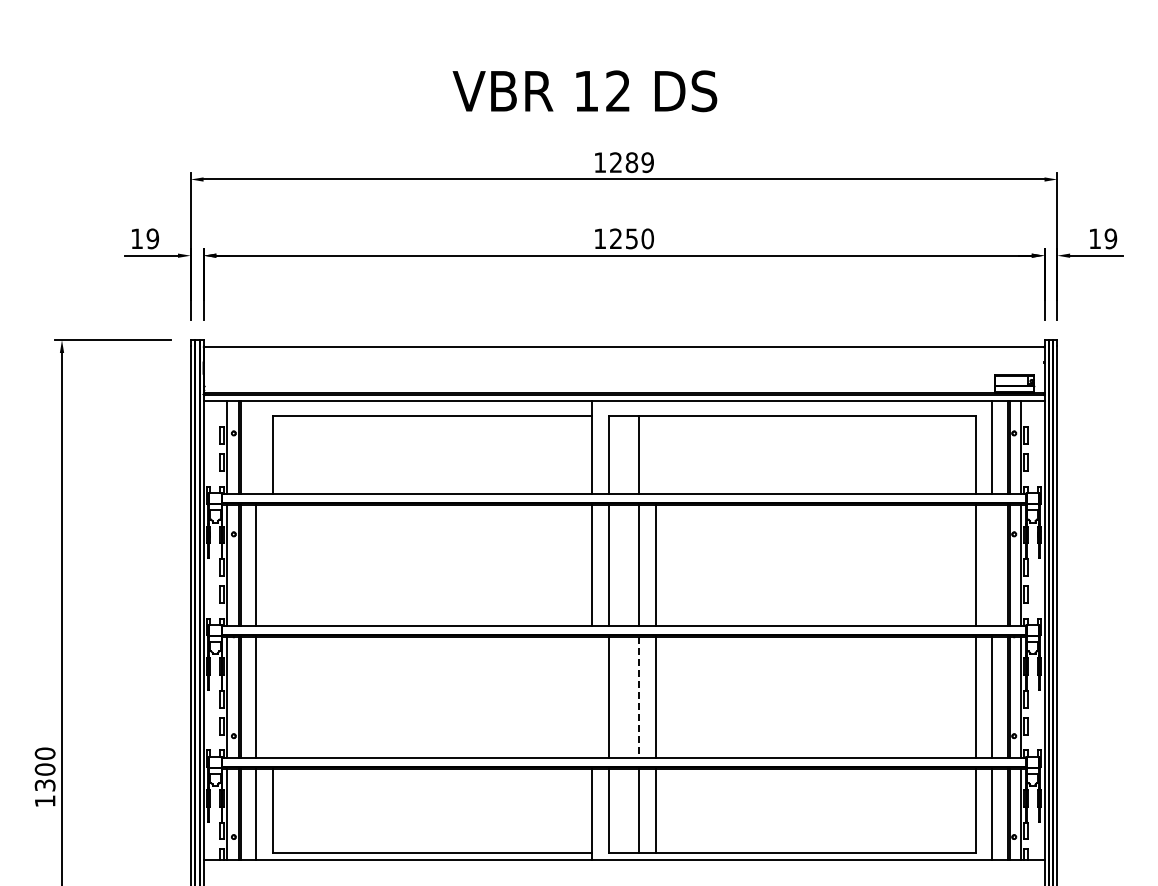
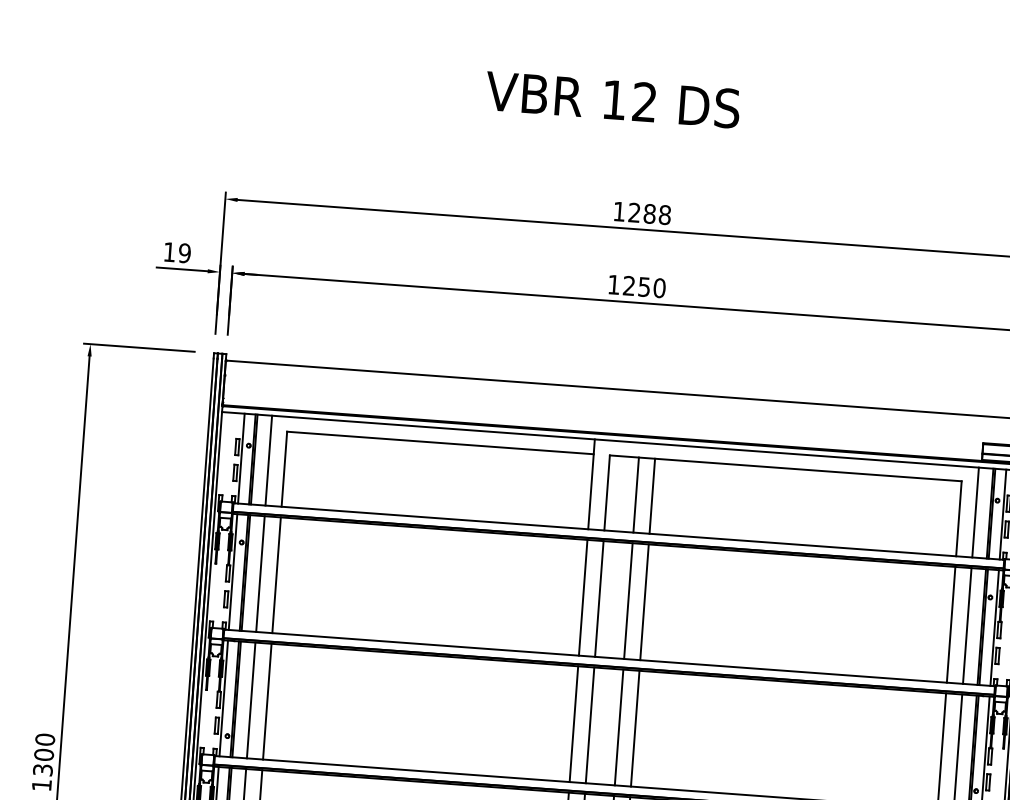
text: (584, 91) -> (612, 100), moved
text: (647, 162) -> (664, 214), 1289 -> 1288
line: (255, 447) -> (268, 460), added
line: (656, 455) -> (652, 496), added
line: (272, 565) -> (276, 575), added
line: (992, 565) -> (967, 625), added
line: (272, 697) -> (267, 701), added
line: (592, 697) -> (574, 724), added
line: (639, 697) -> (619, 727), dashed -> solid

